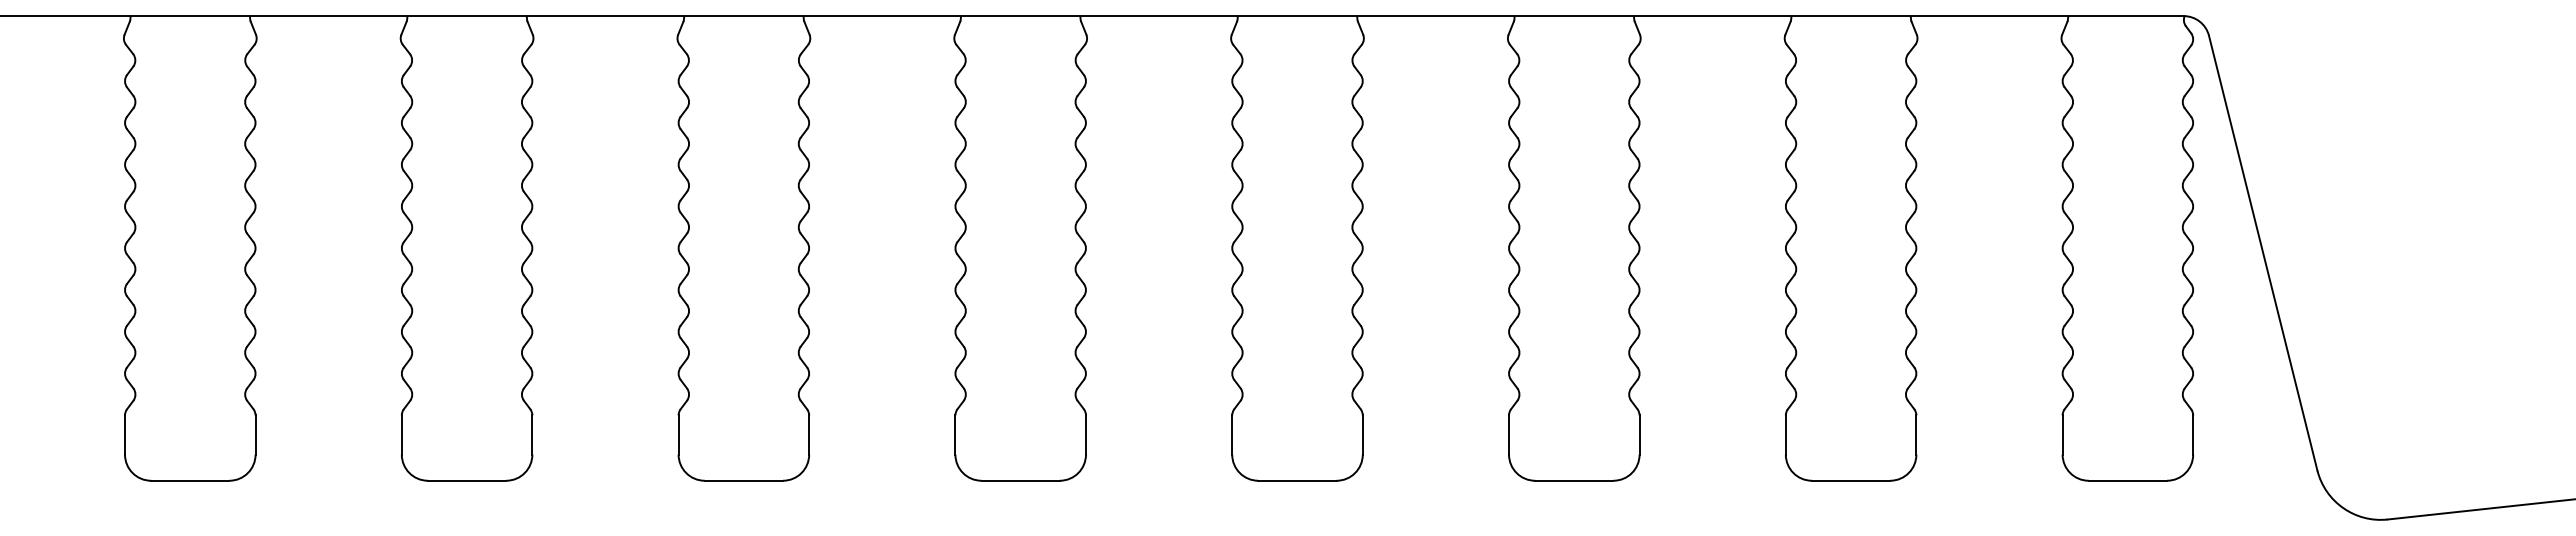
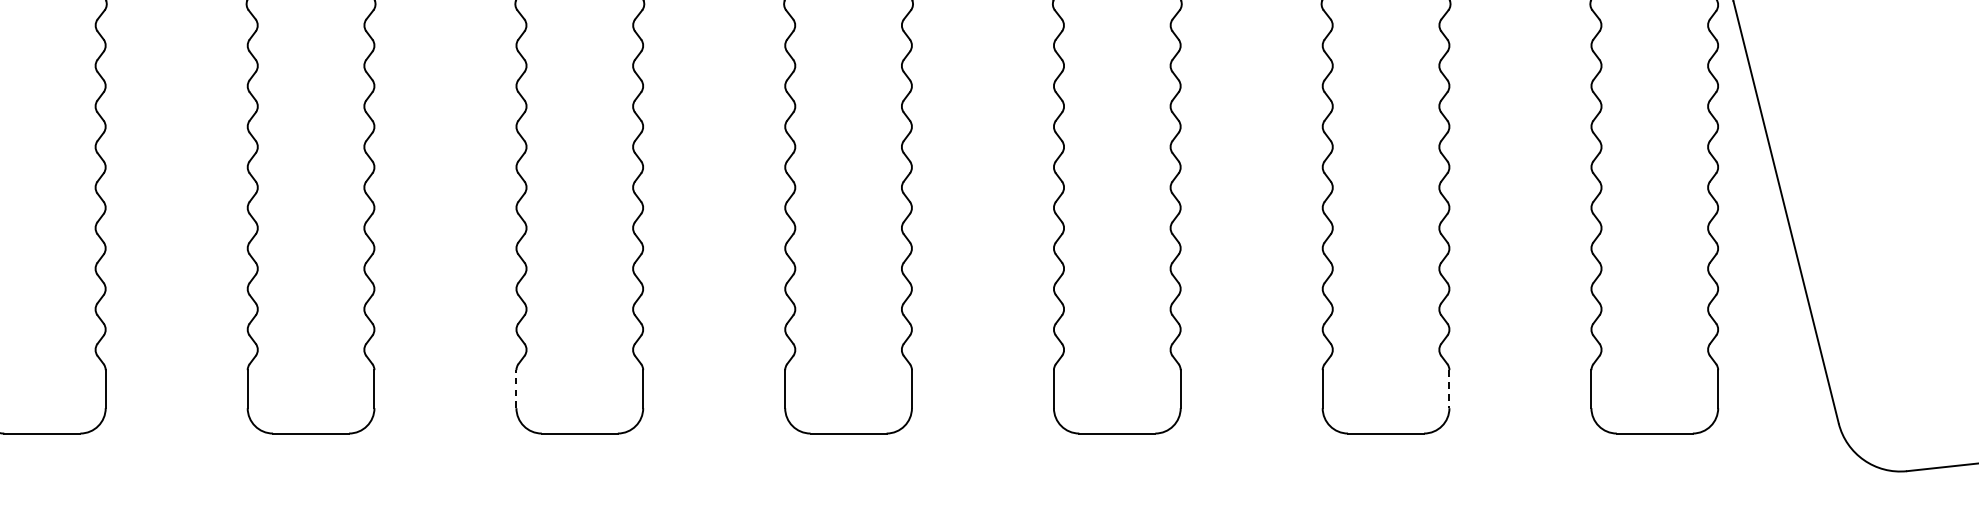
line: (955, 435) -> (516, 389), solid -> dashed
line: (1916, 435) -> (1449, 389), solid -> dashed

